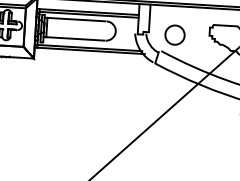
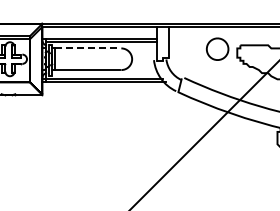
line: (76, 19) -> (87, 48), solid -> dashed
part: (174, 34) -> (217, 48), moved

